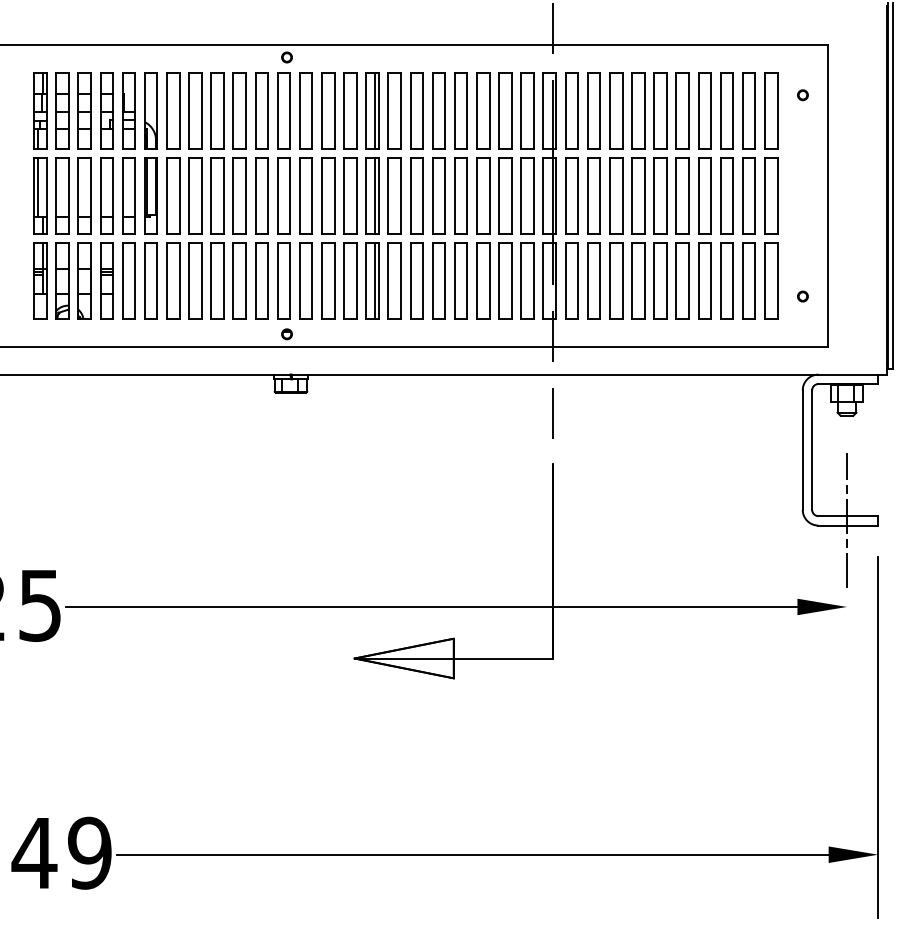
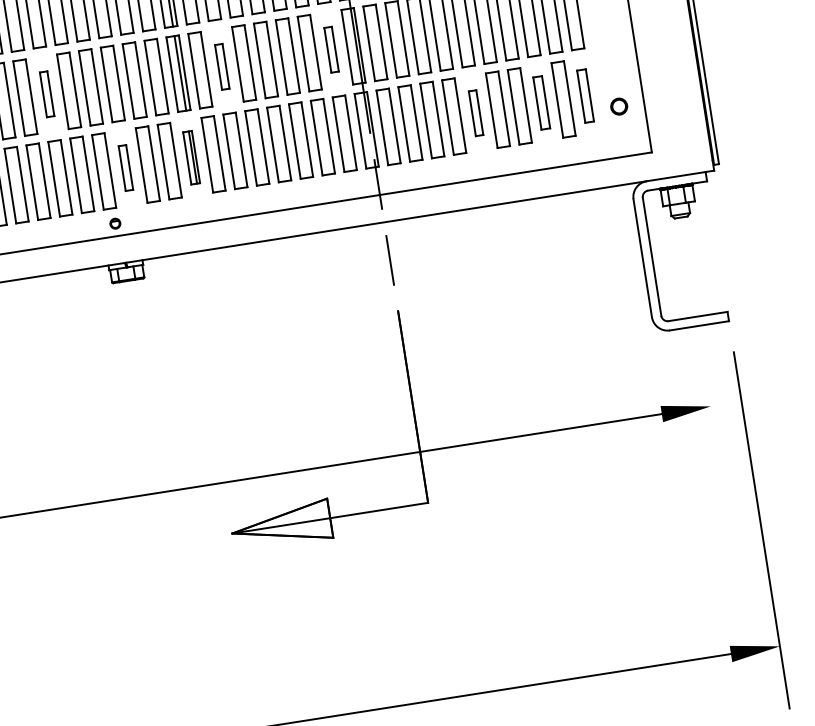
part: (239, 195) -> (46, 93), size x0.6
part: (416, 195) -> (221, 66), size x0.6
part: (527, 195) -> (331, 49), size x0.6
part: (305, 280) -> (125, 167), size x0.6
part: (372, 280) -> (191, 157), size x0.7
part: (660, 280) -> (476, 112), size x0.6
part: (726, 280) -> (541, 102), size x0.7
part: (771, 280) -> (585, 95), size x0.7
circle: (802, 296) -> (618, 106), size x1.6
line: (846, 520) -> (696, 321), removed

